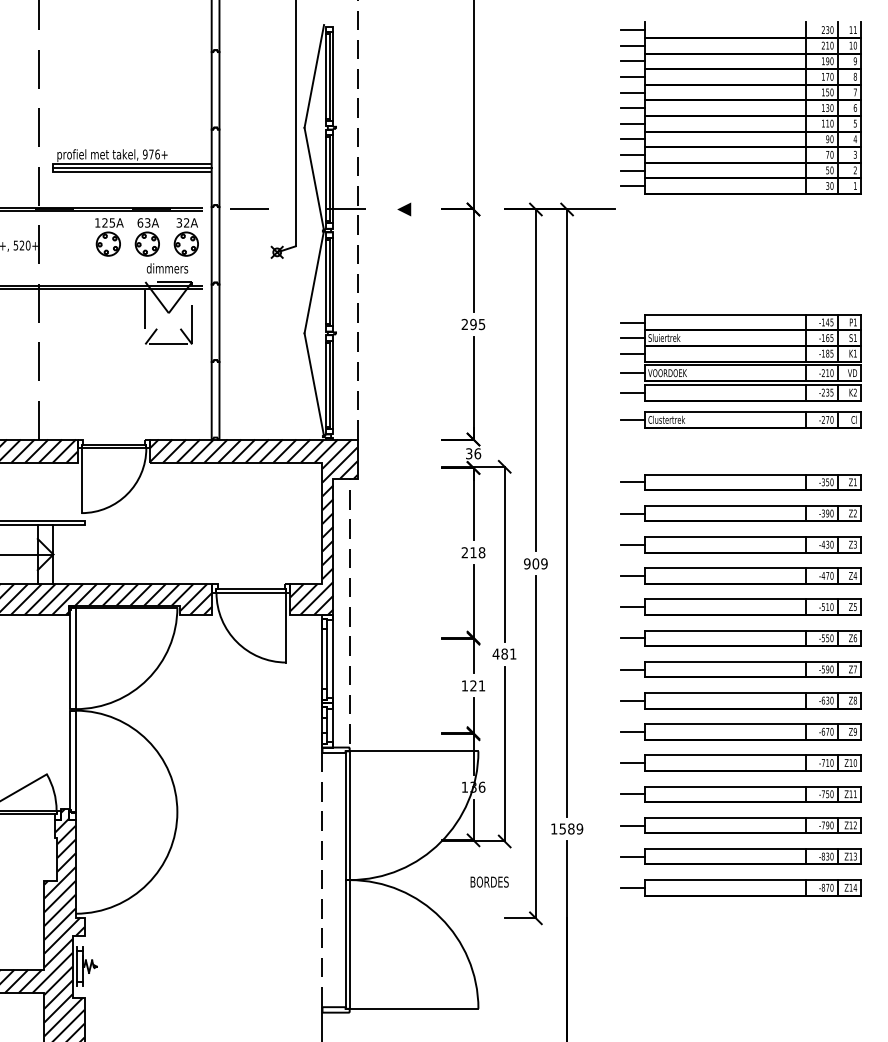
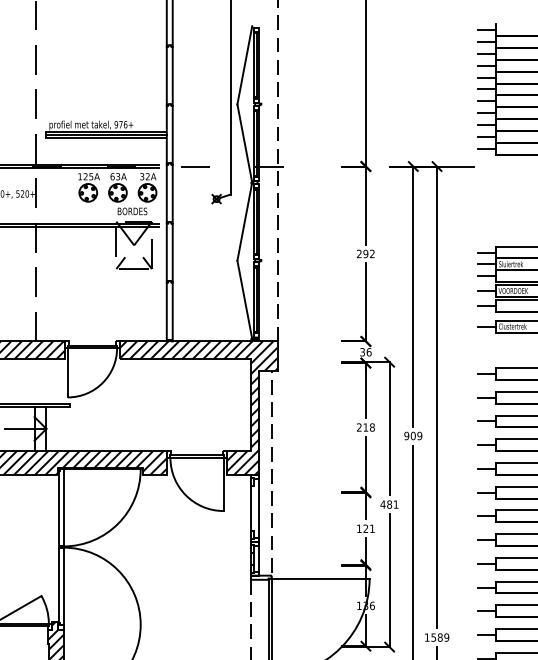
line: (404, 209) -> (313, 166), removed
text: (167, 268) -> (133, 211), dimmers -> BORDES
text: (481, 324) -> (371, 253), 295 -> 292
line: (326, 659) -> (254, 508), removed

